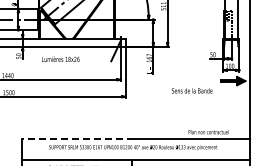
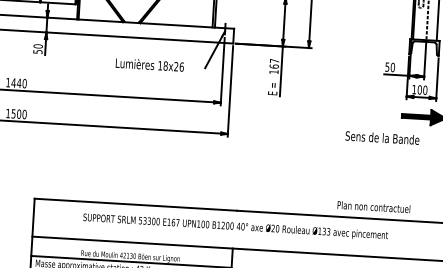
text: (60, 58) -> (149, 63), moved
text: (191, 90) -> (381, 137), moved
line: (77, 138) -> (135, 204), dashed -> solid

